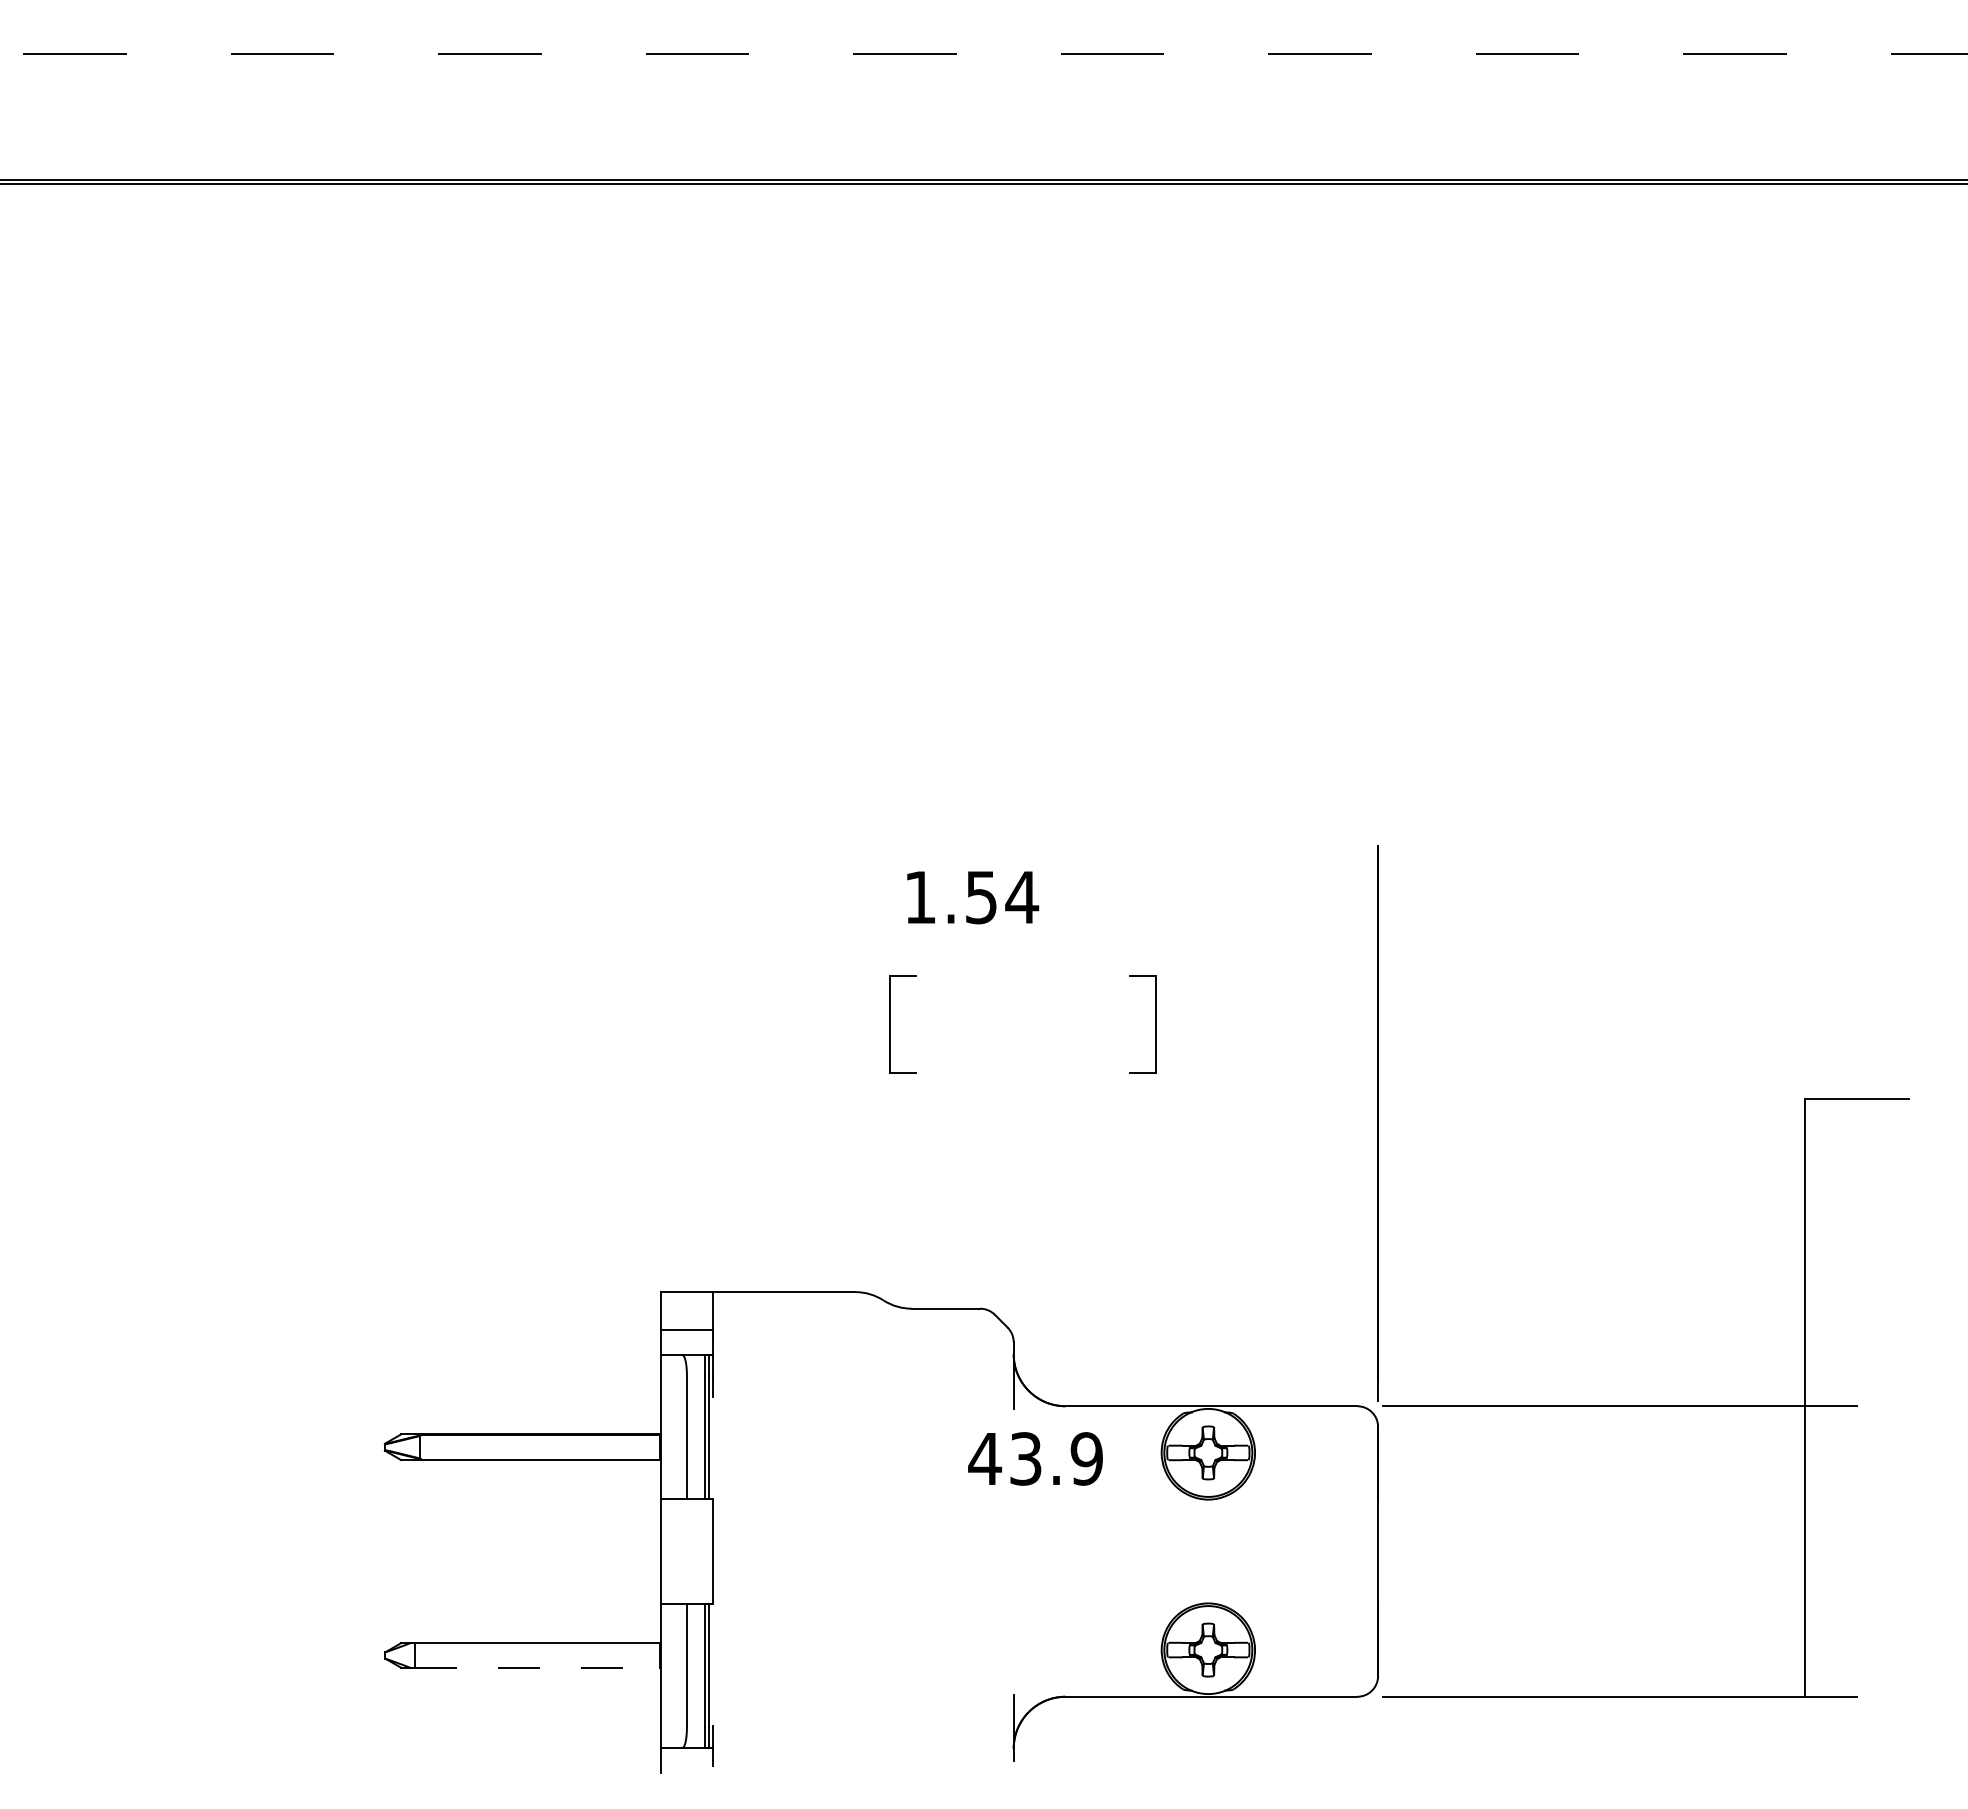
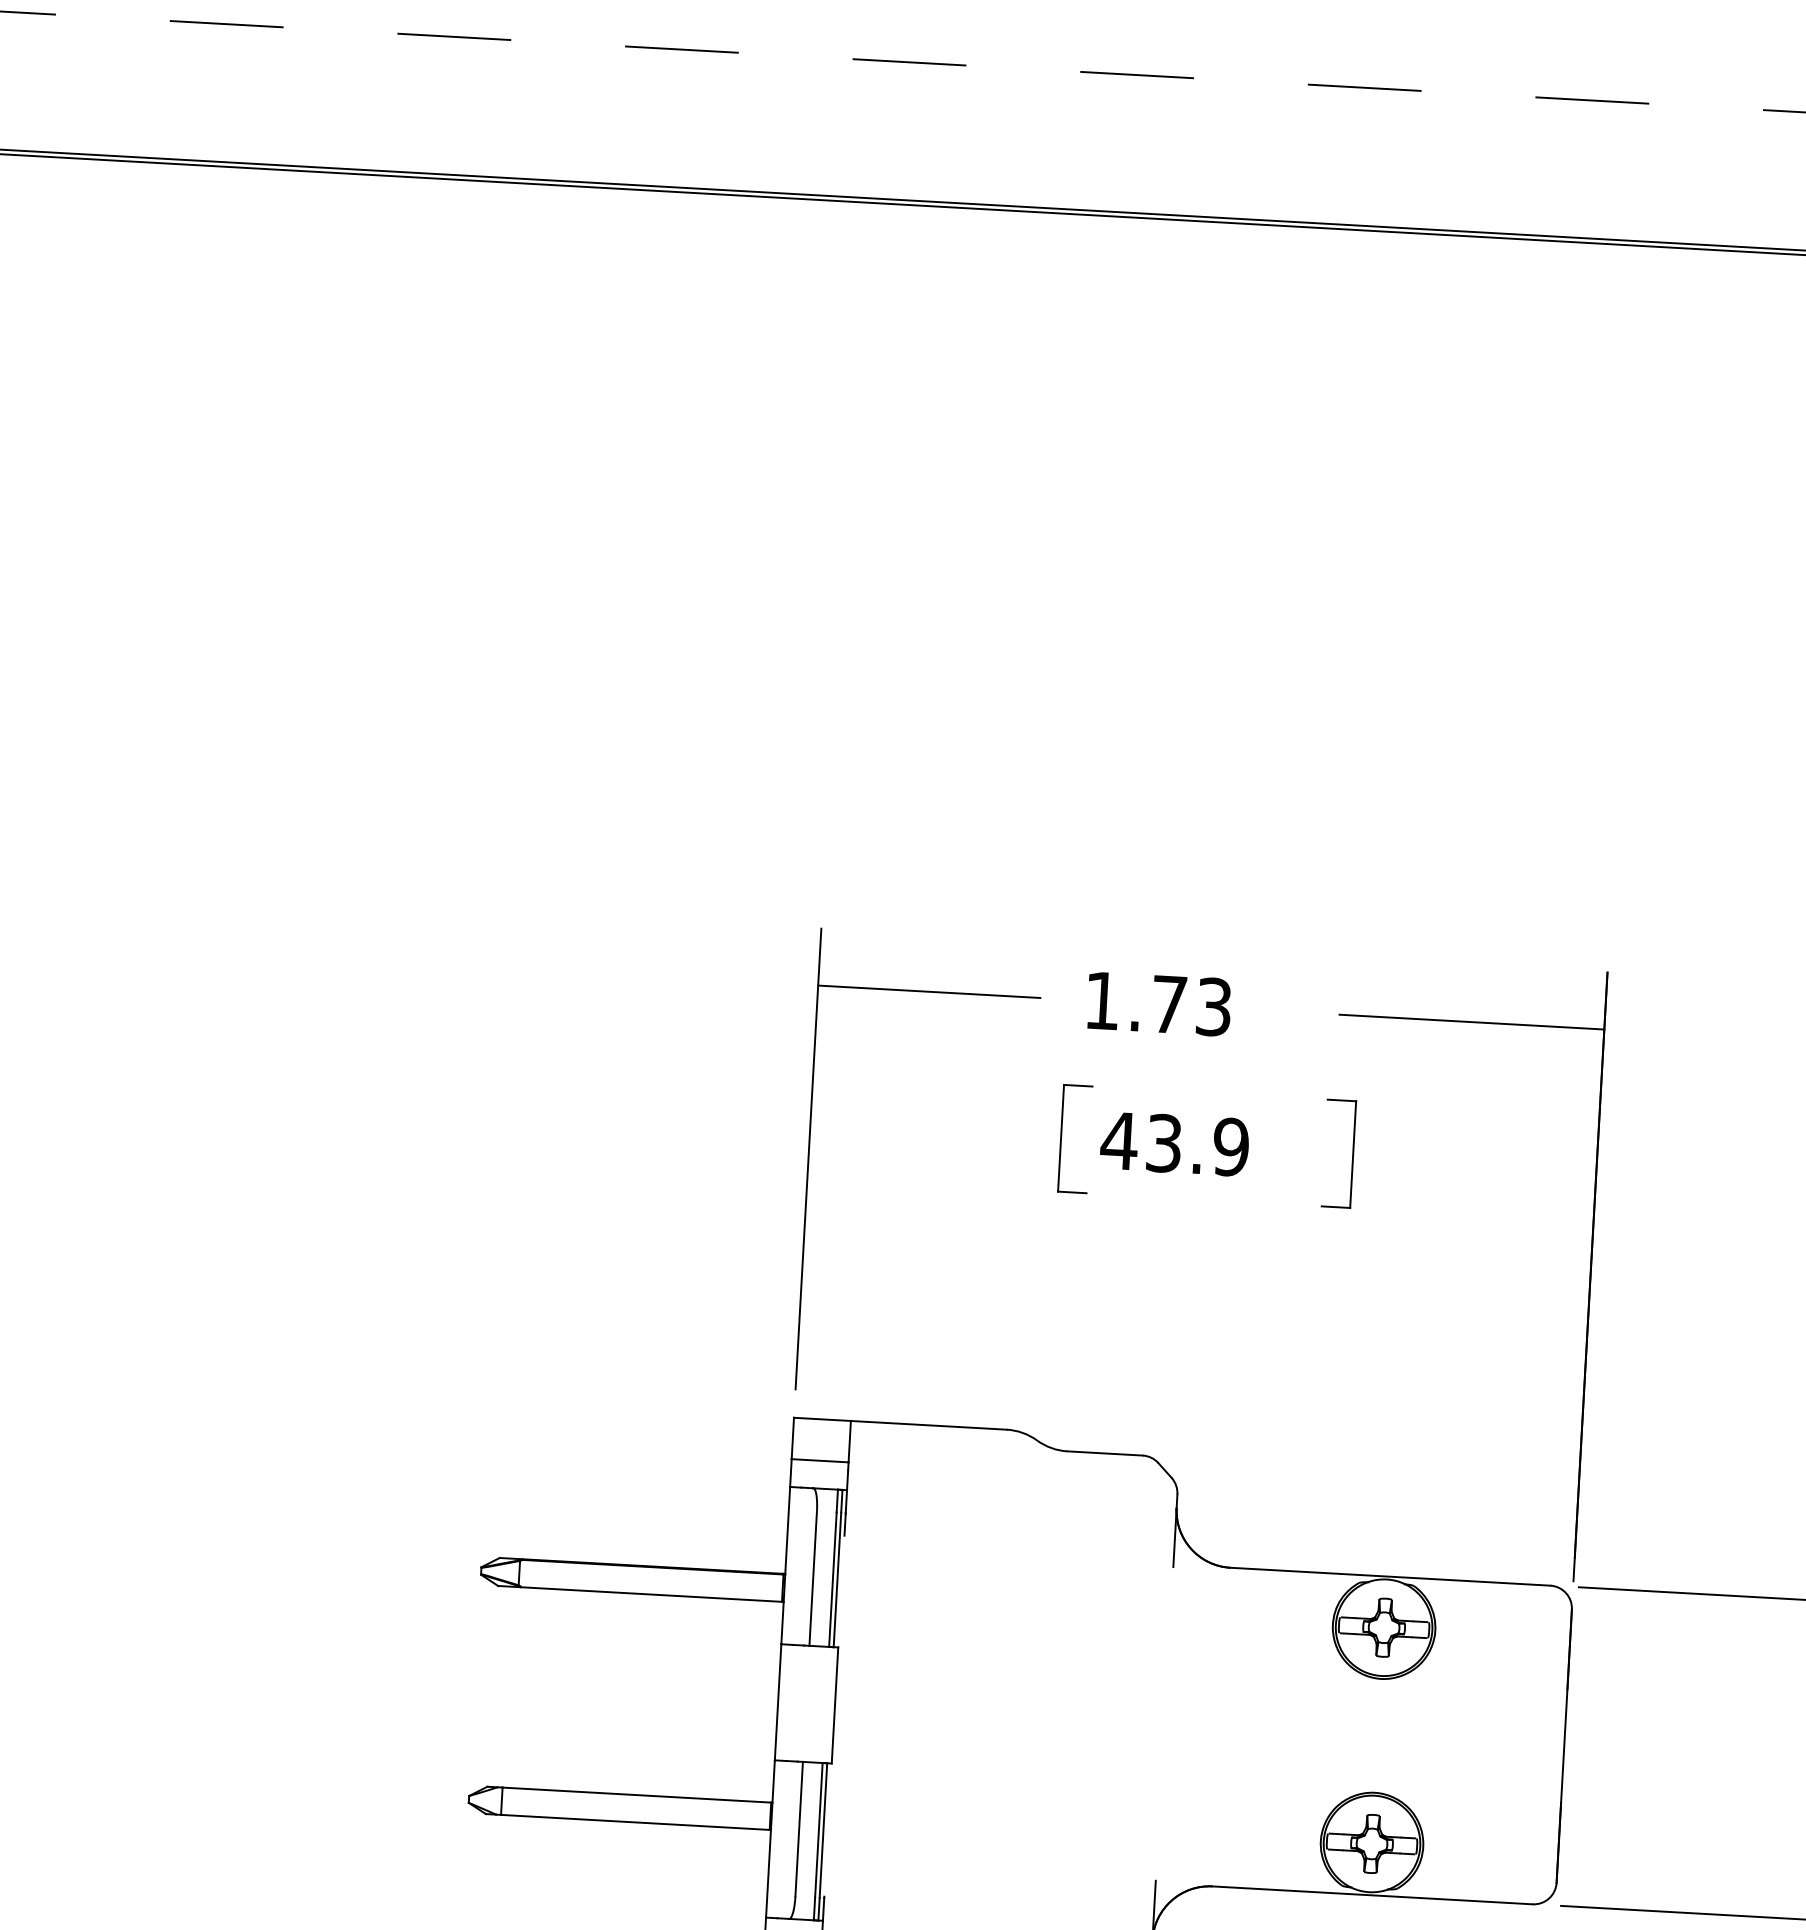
text: (1002, 897) -> (1192, 1005), 1.54 -> 1.73
line: (1257, 898) -> (1472, 1022), added
part: (661, 1055) -> (808, 1158), added
text: (1035, 1458) -> (1174, 1143), moved
line: (538, 1667) -> (636, 1821), dashed -> solid

